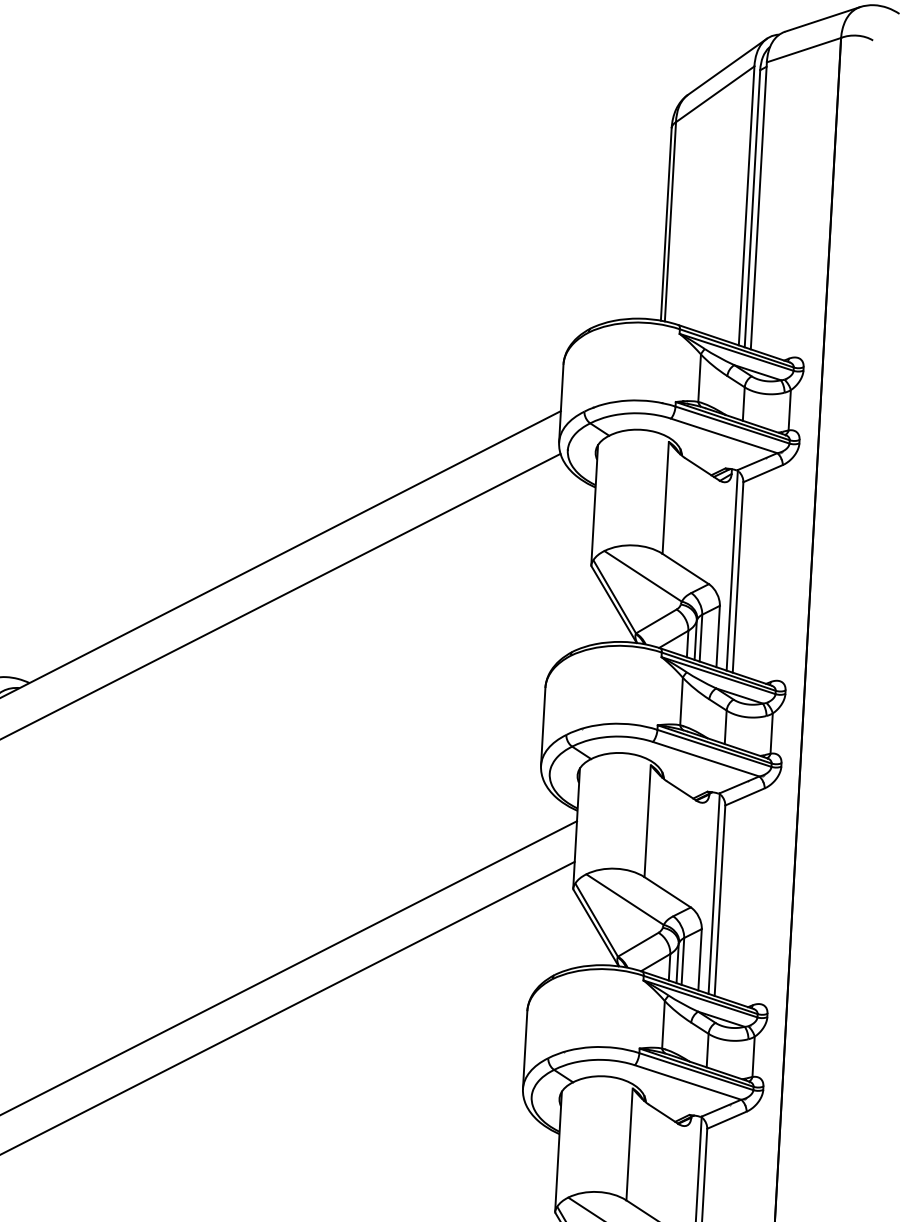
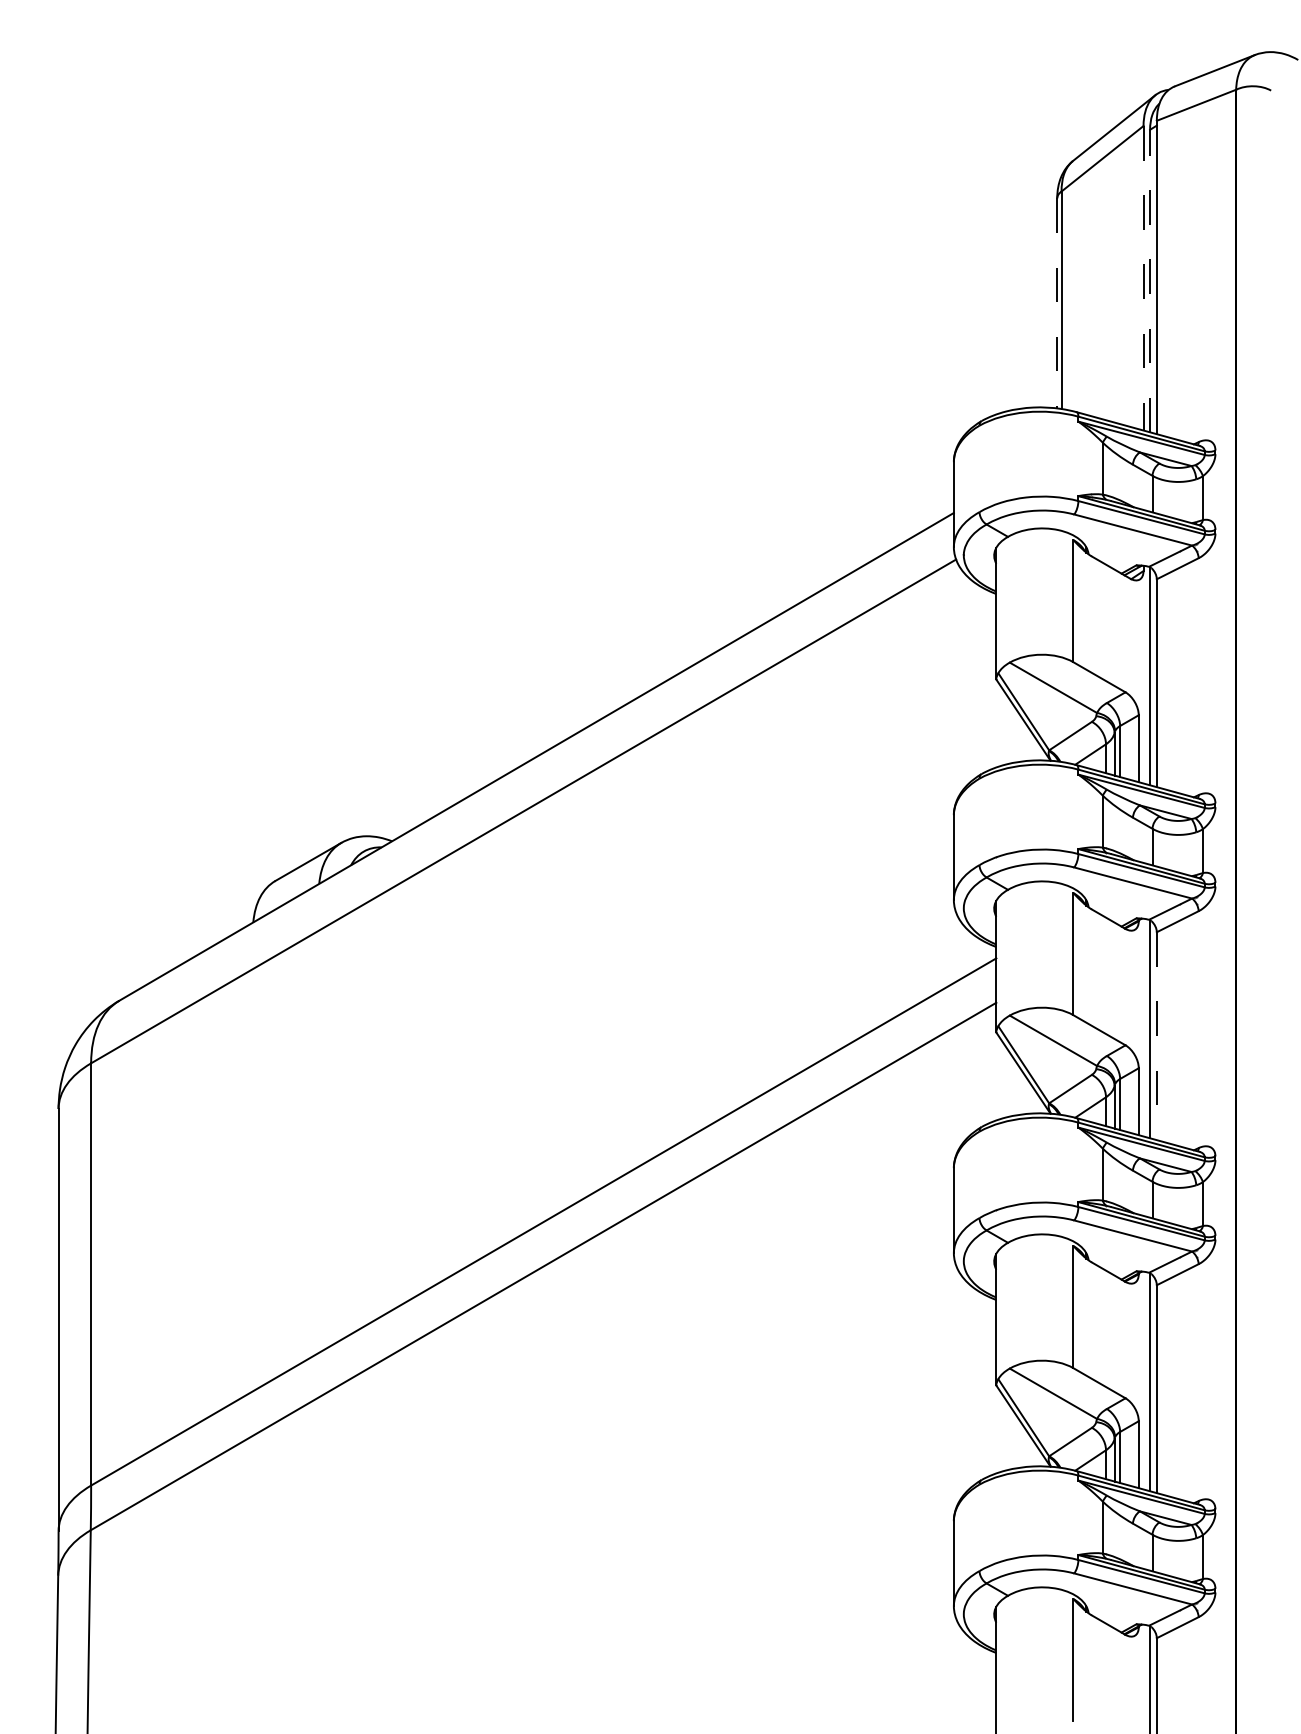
line: (746, 206) -> (1143, 278), solid -> dashed
line: (752, 208) -> (1150, 280), solid -> dashed
line: (666, 224) -> (1057, 303), solid -> dashed
line: (719, 900) -> (1156, 1036), solid -> dashed

